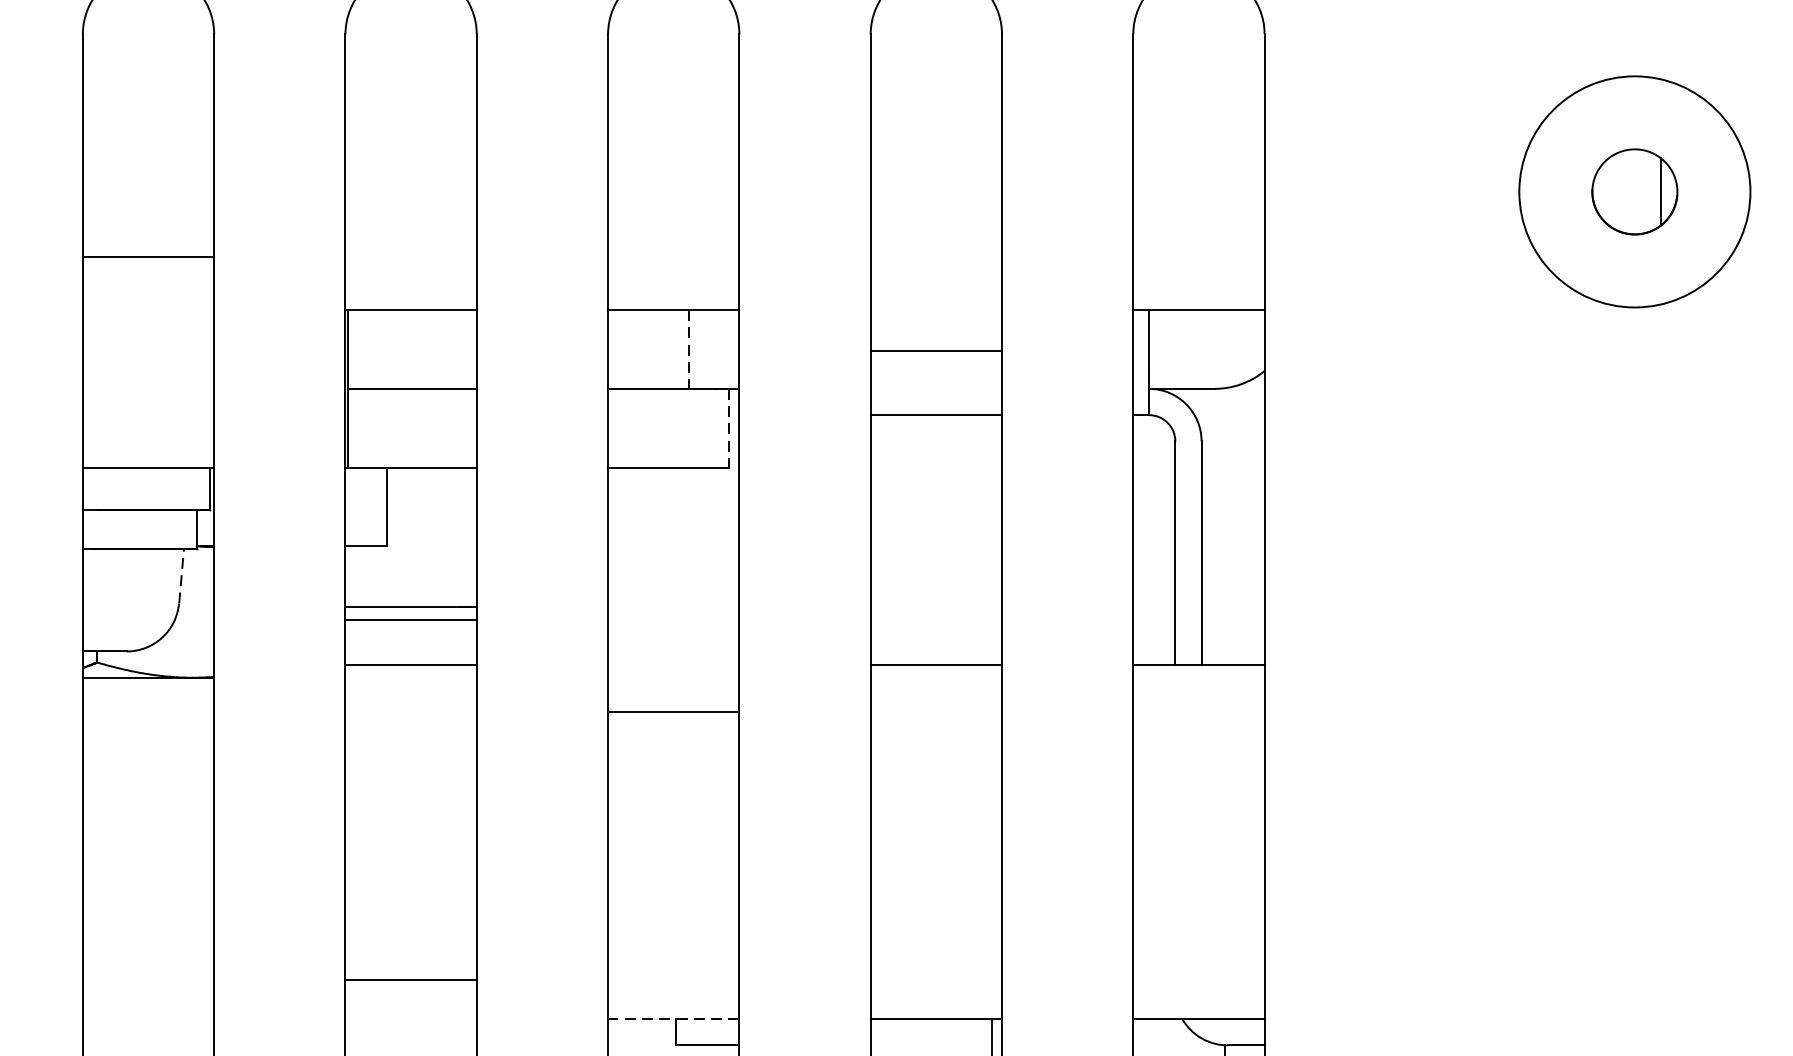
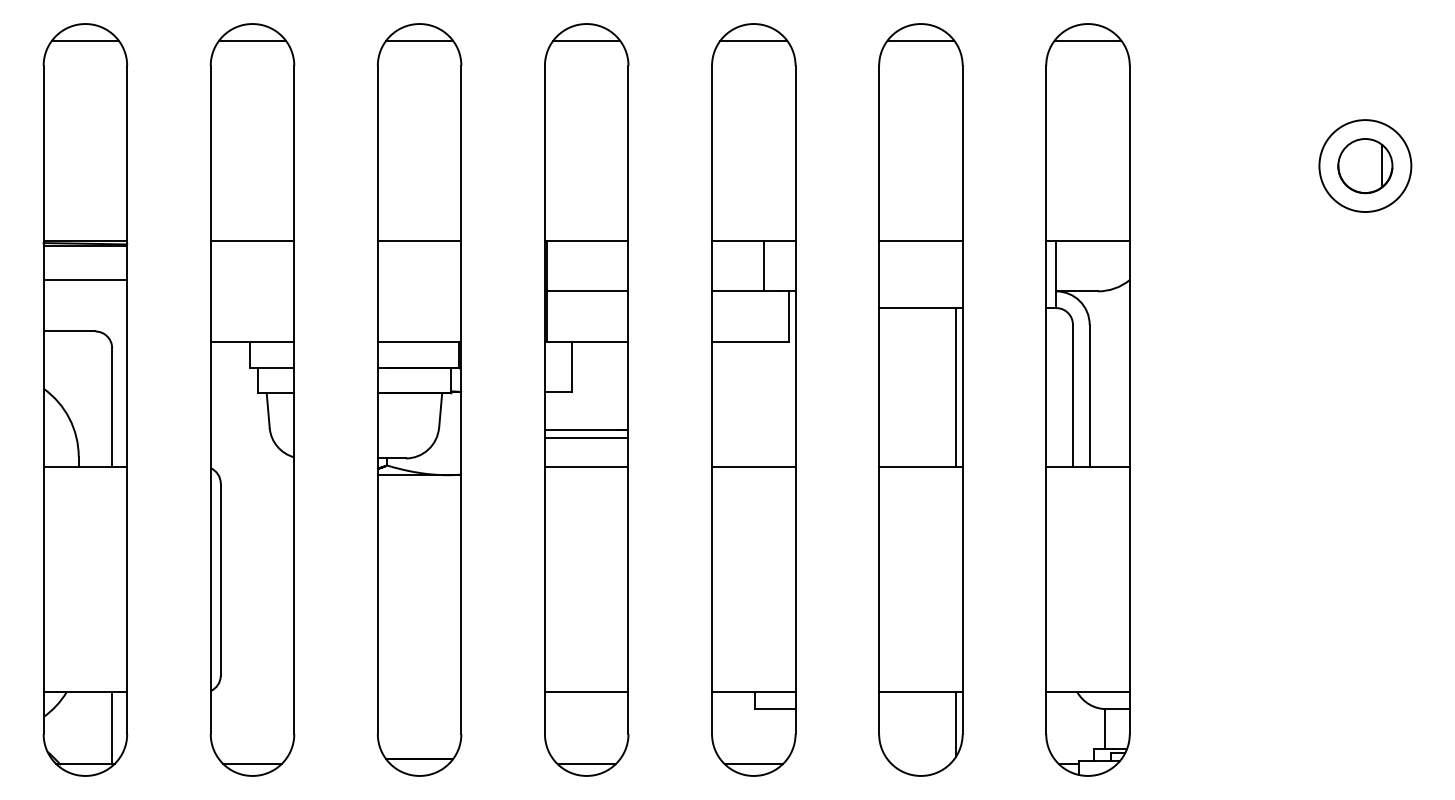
circle: (1635, 192) -> (1365, 166), size x0.62
line: (148, 257) -> (419, 241), moved
line: (688, 349) -> (763, 266), dashed -> solid
line: (935, 351) -> (920, 241), moved
line: (728, 428) -> (788, 316), dashed -> solid
line: (992, 539) -> (956, 387), added
line: (181, 576) -> (440, 410), dashed -> solid
line: (673, 711) -> (753, 466), moved
line: (410, 979) -> (586, 692), moved
line: (673, 1019) -> (753, 692), dashed -> solid

